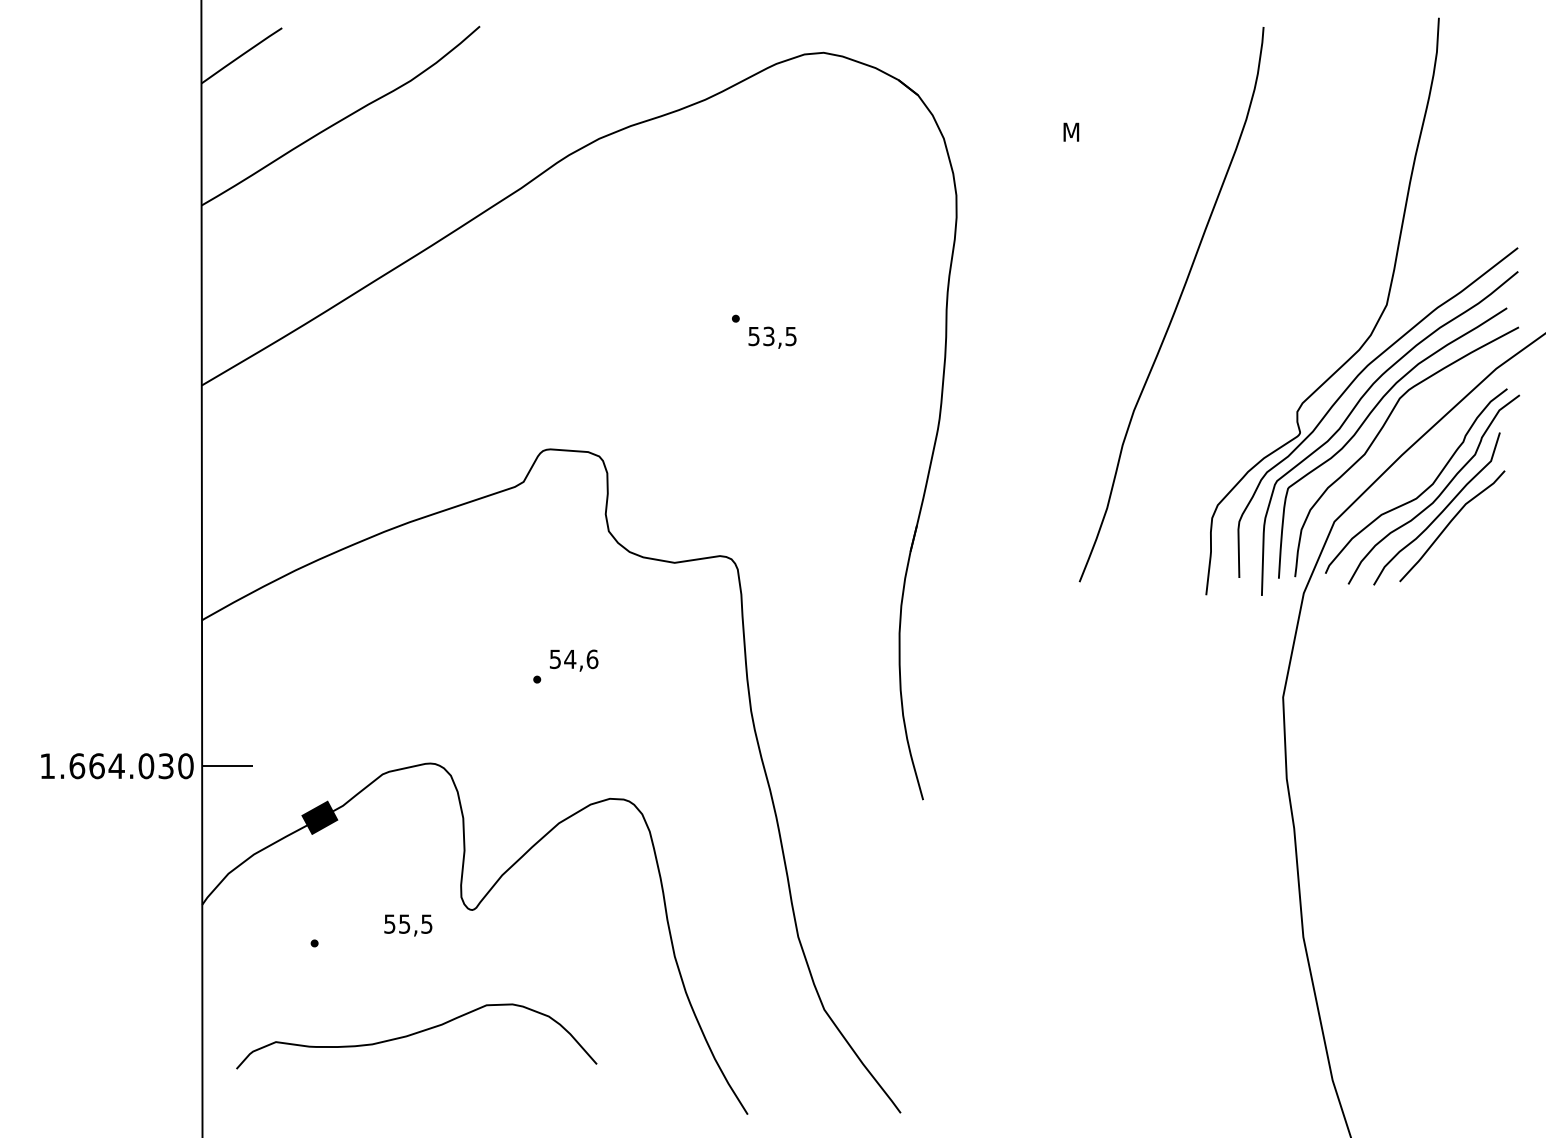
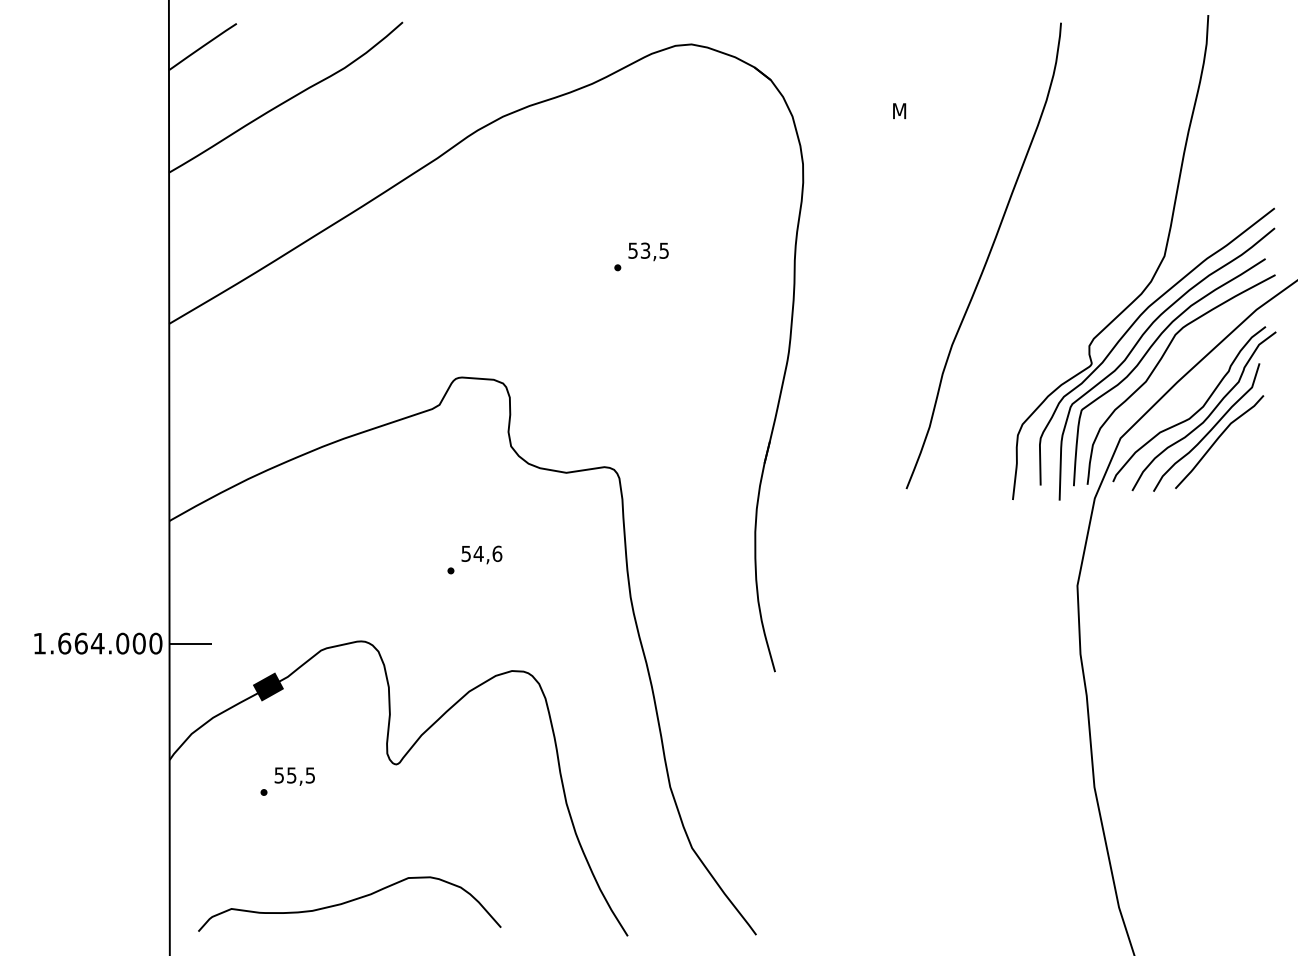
text: (772, 337) -> (648, 251), moved
text: (165, 766) -> (138, 643), 1.664.030 -> 1.664.000
text: (408, 925) -> (294, 776), moved
curve: (415, 1034) -> (348, 902), moved

